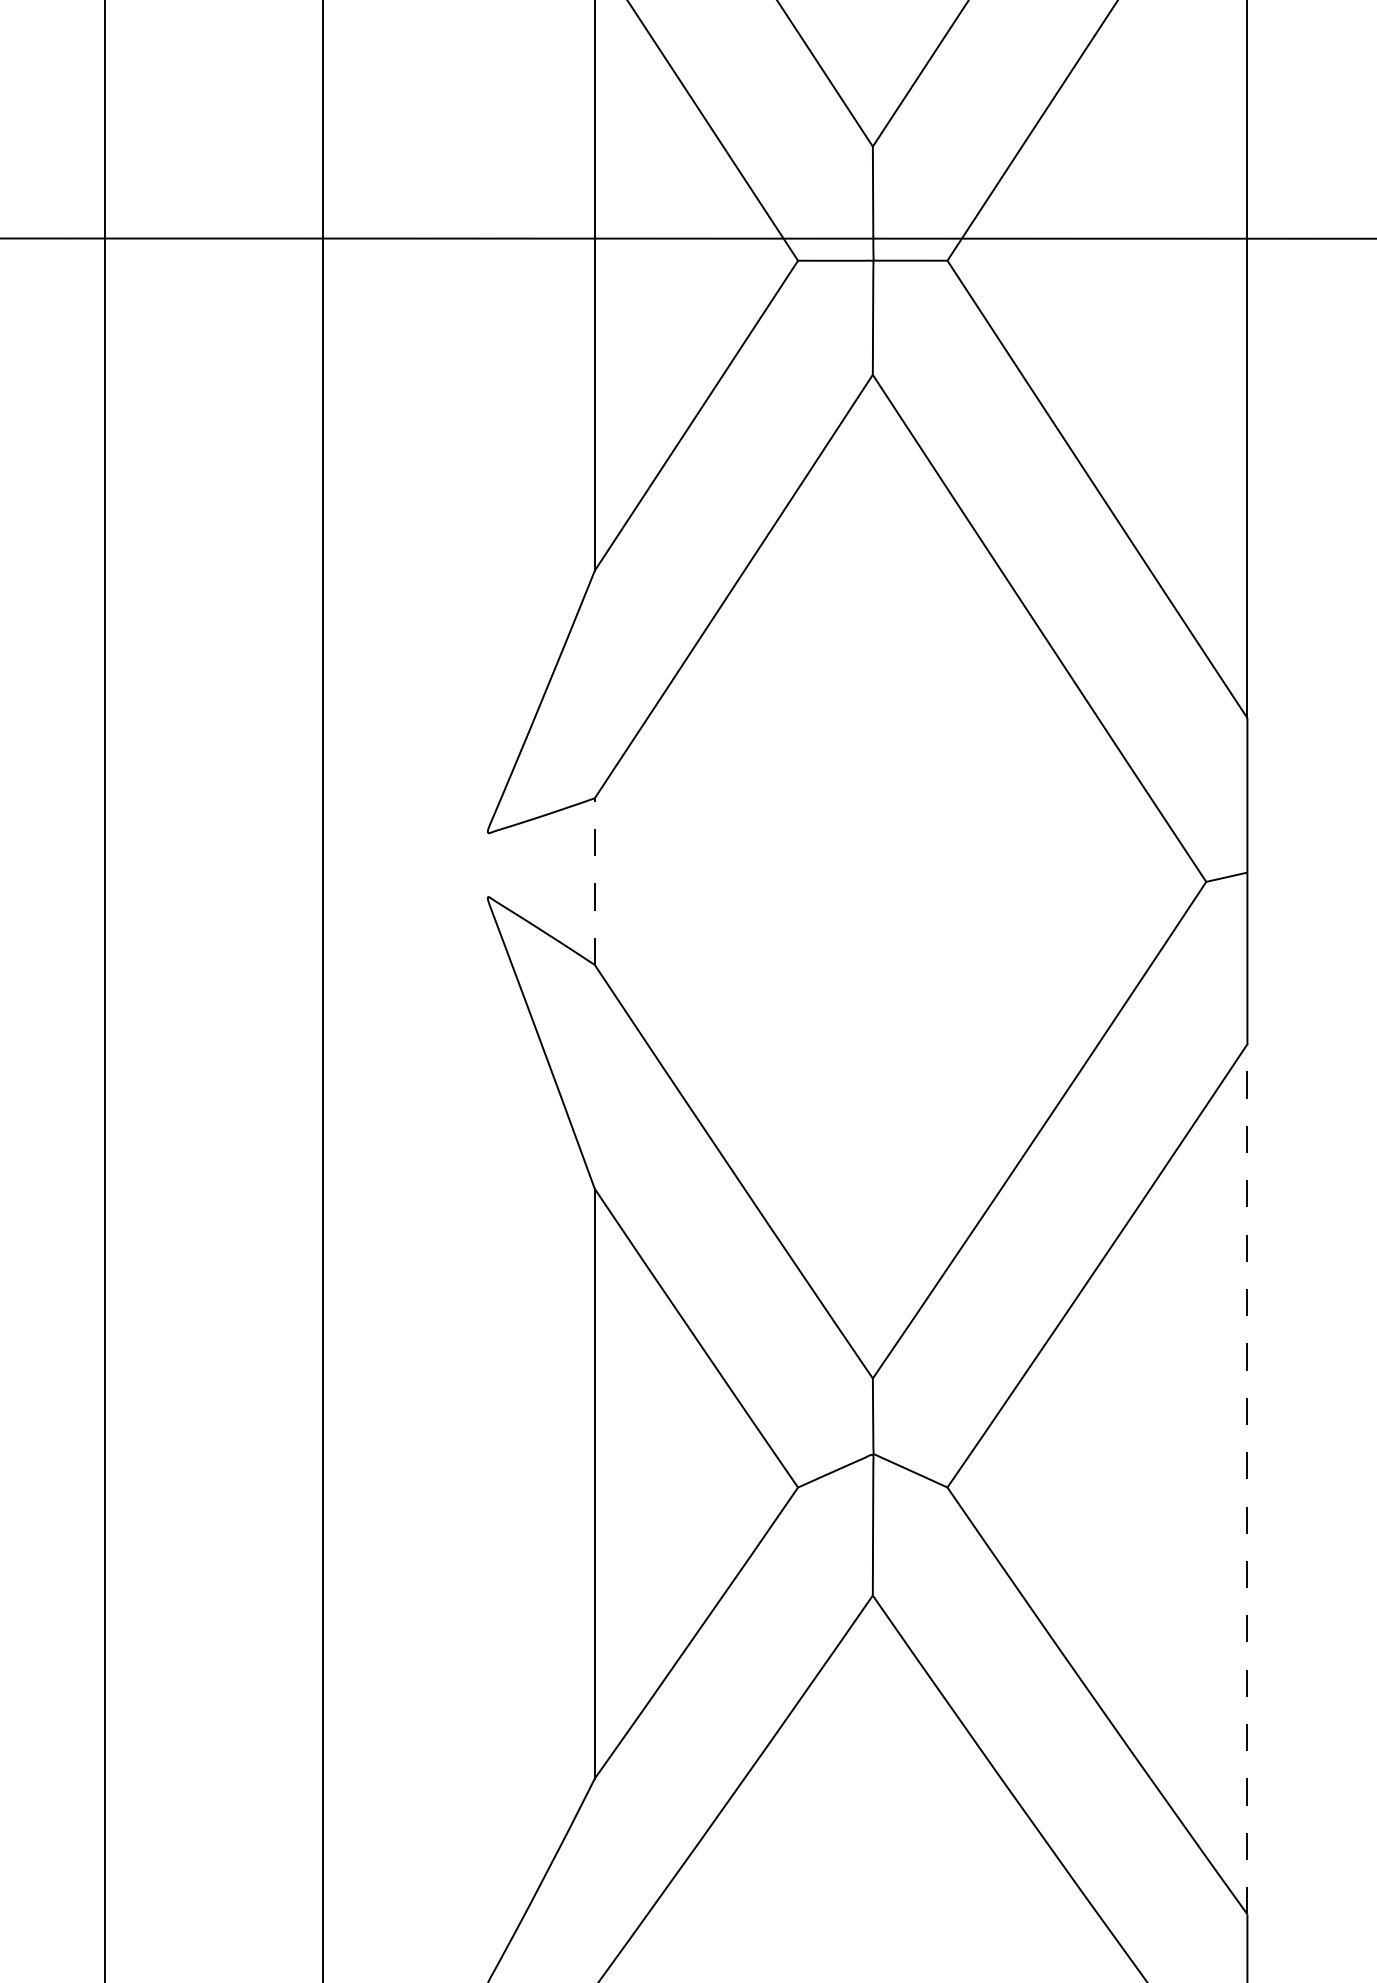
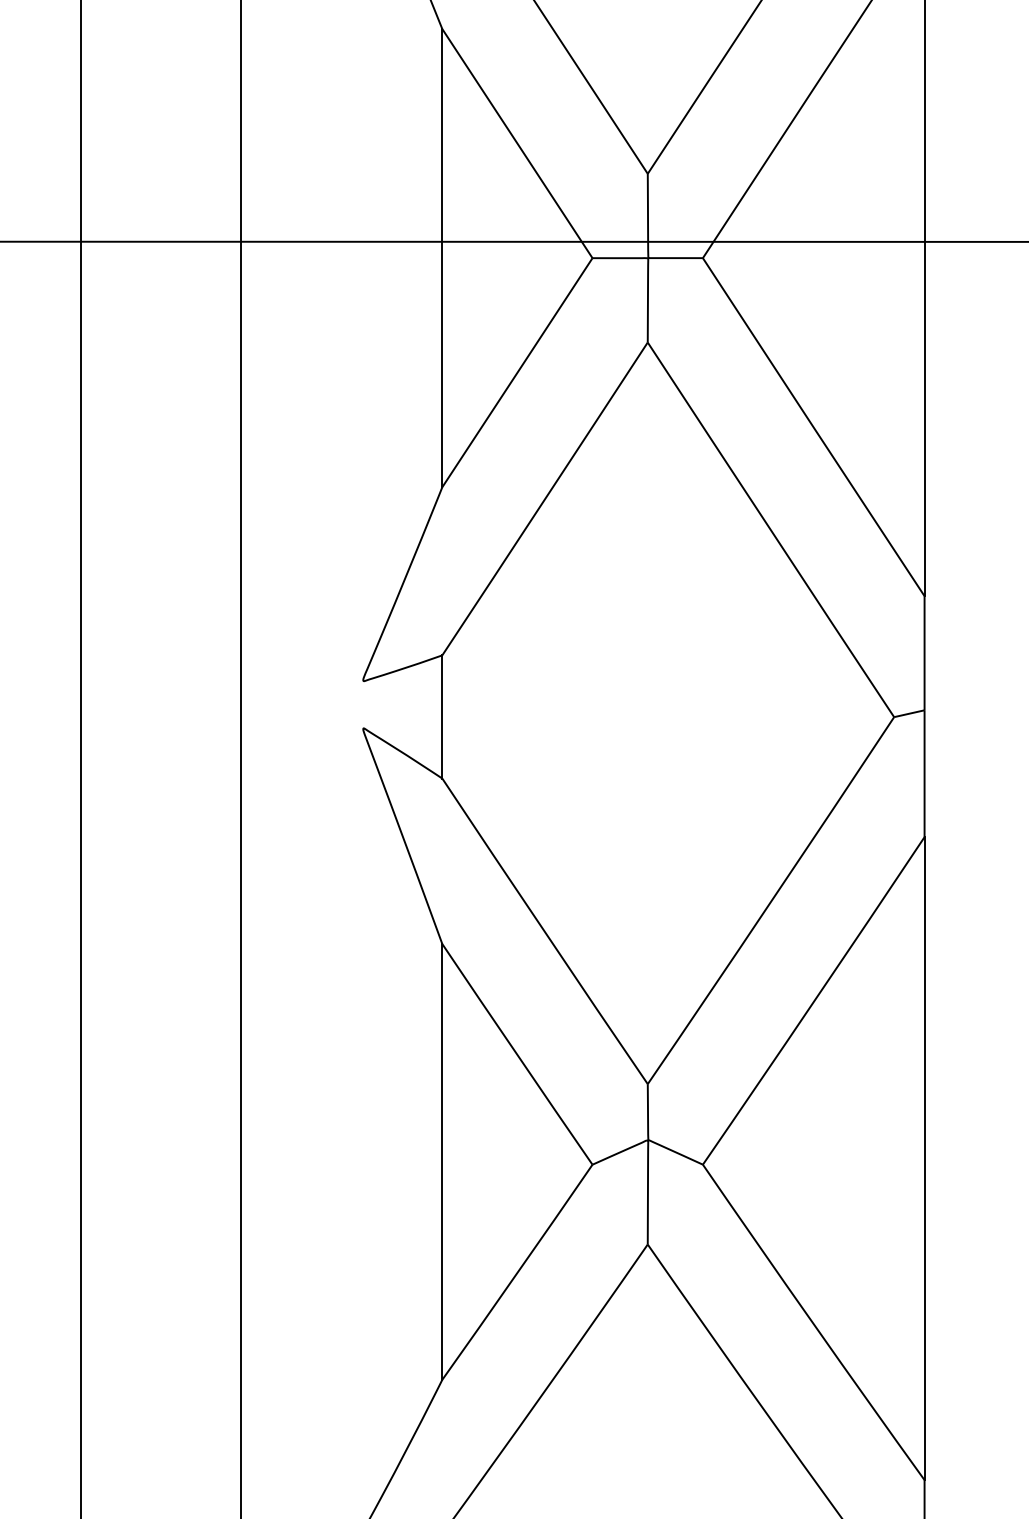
line: (595, 880) -> (442, 716), dashed -> solid
line: (1247, 1479) -> (924, 1158), dashed -> solid

